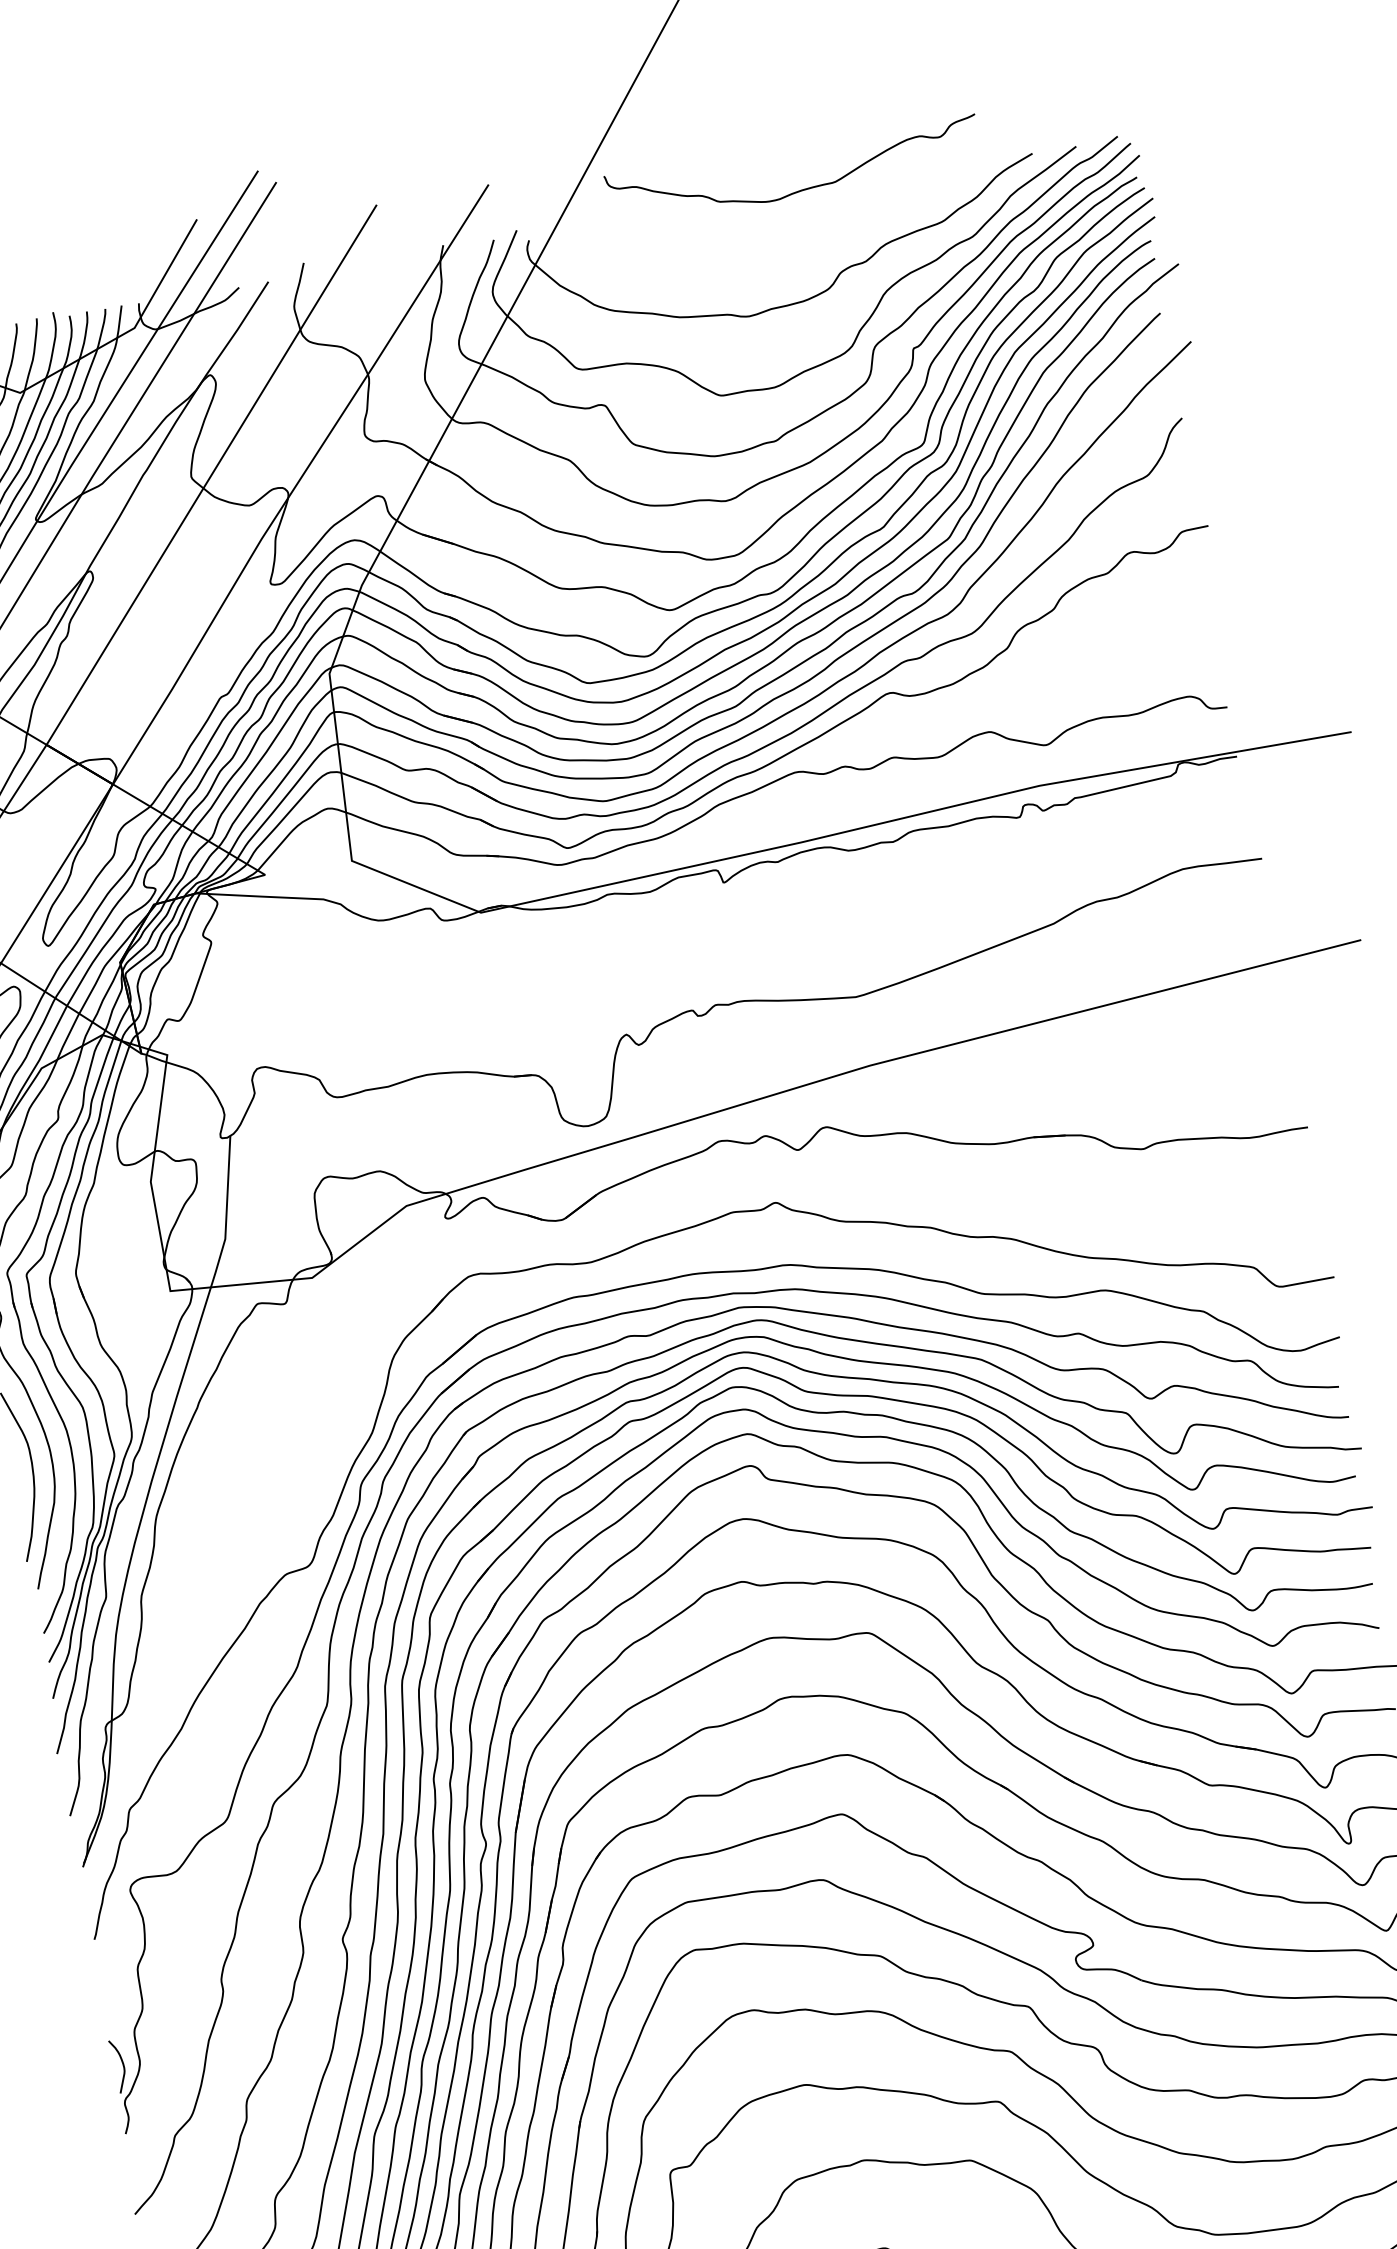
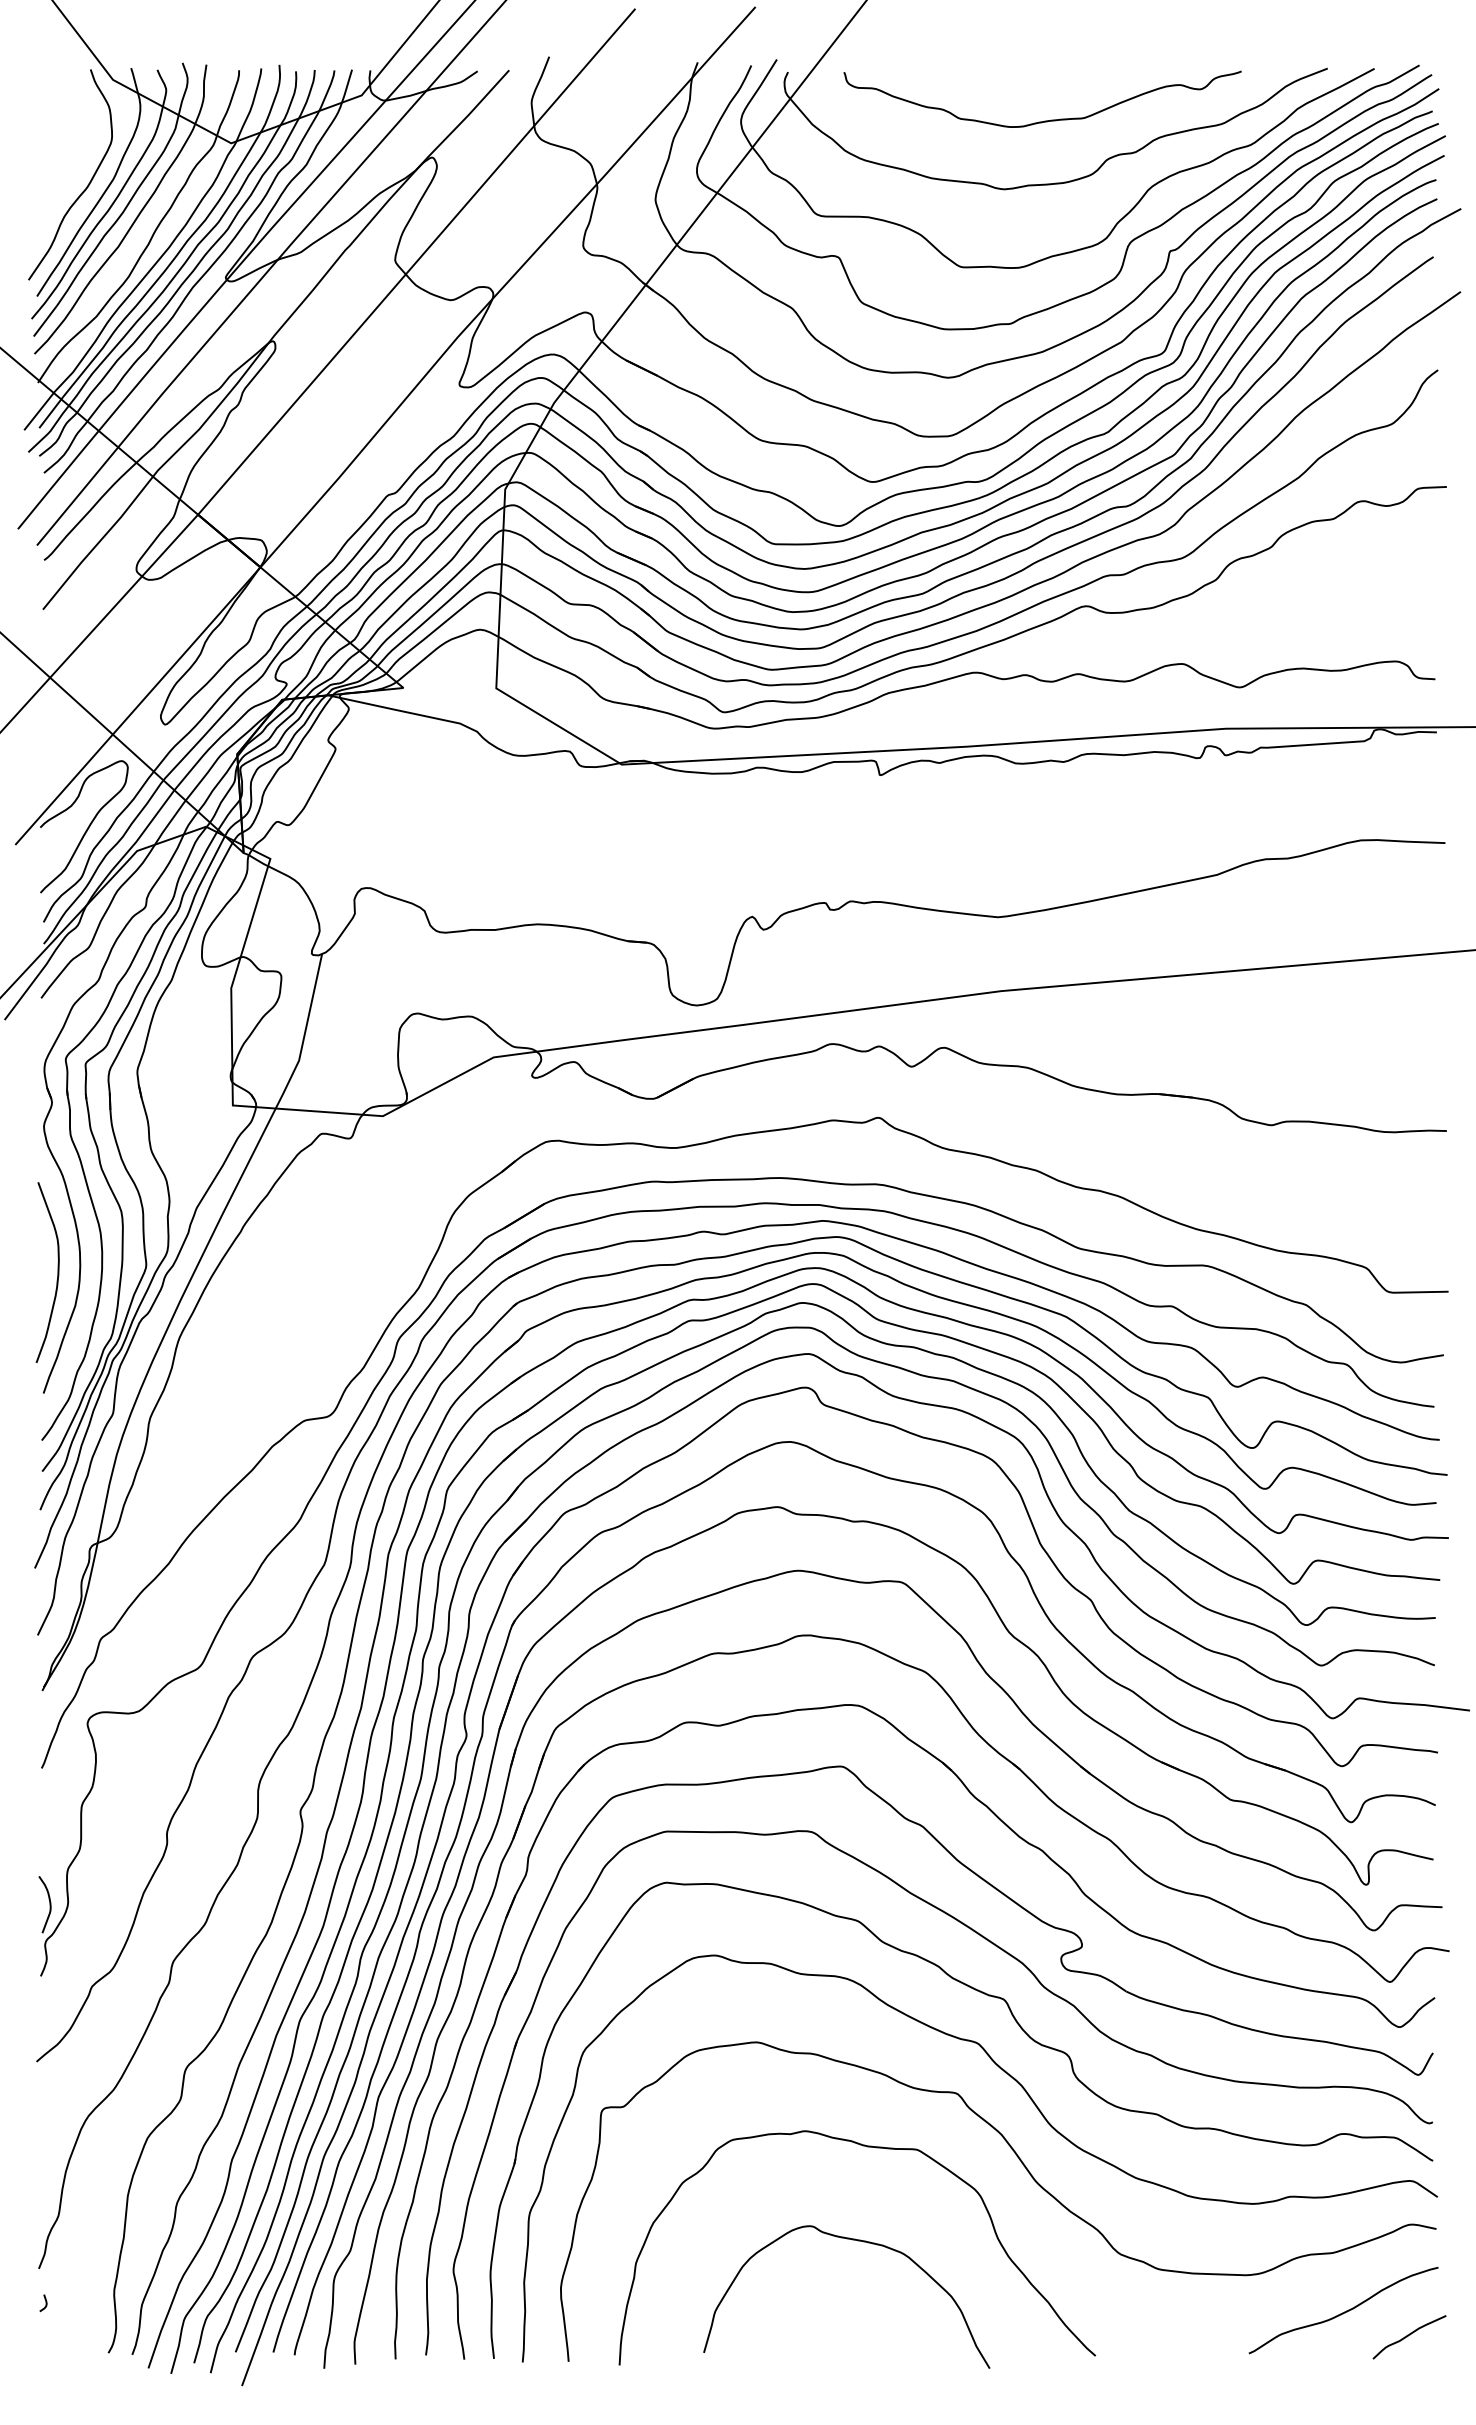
curve: (798, 190) -> (1044, 120), moved

